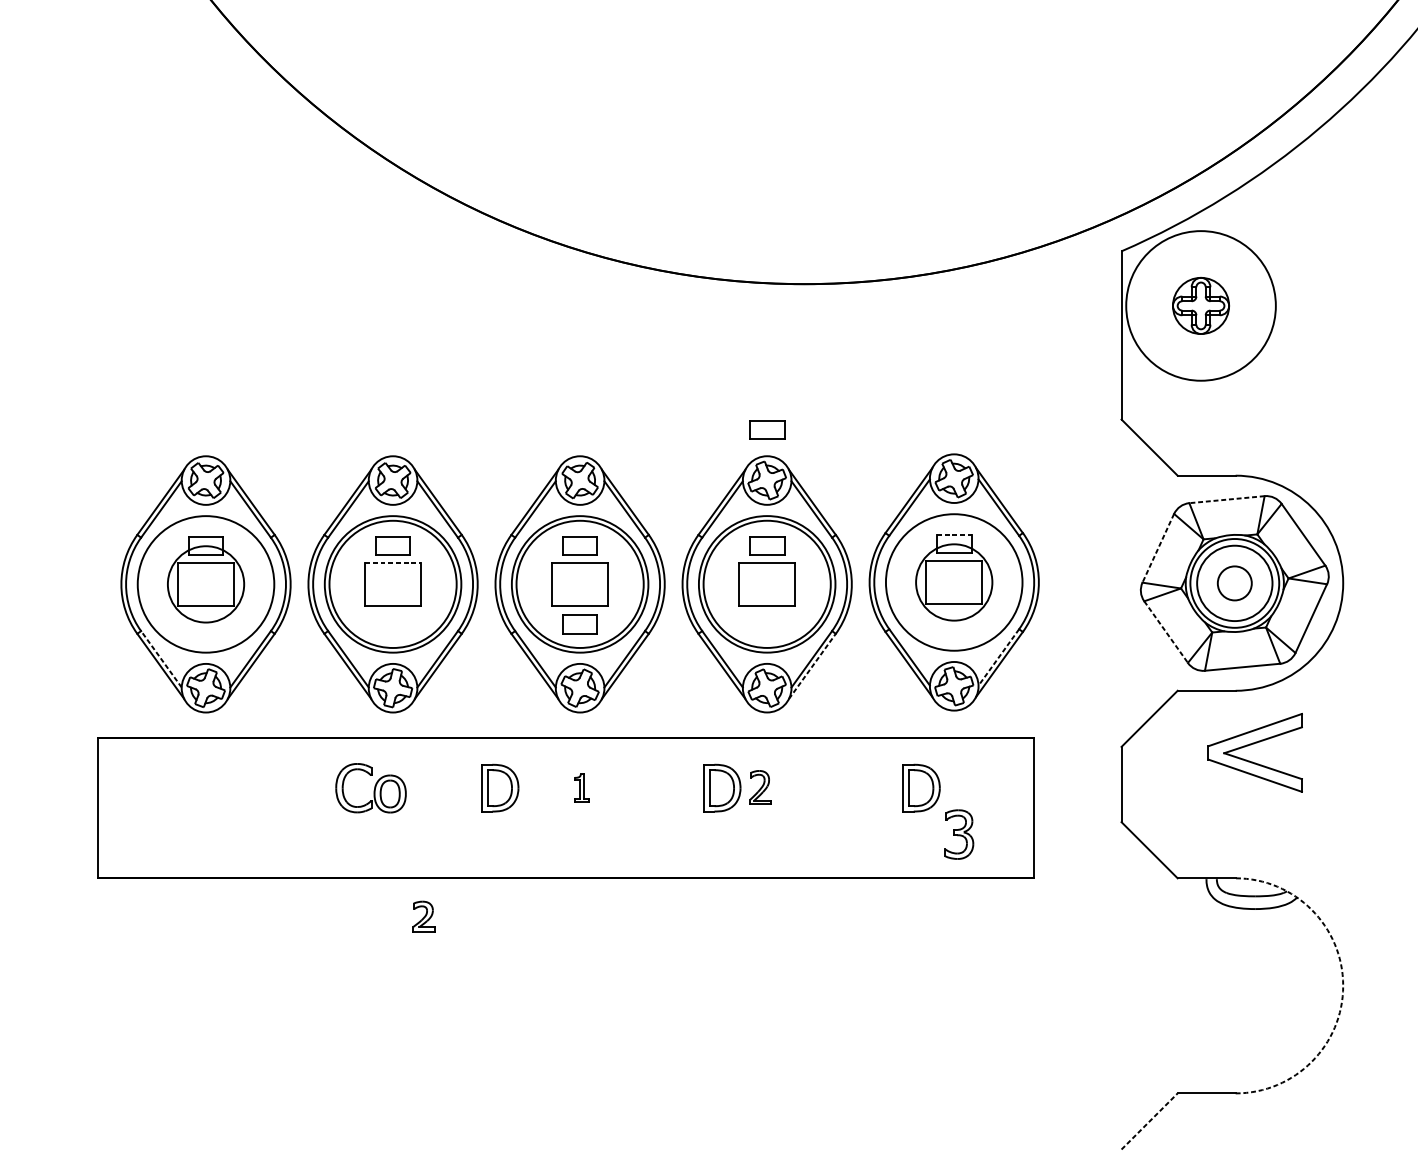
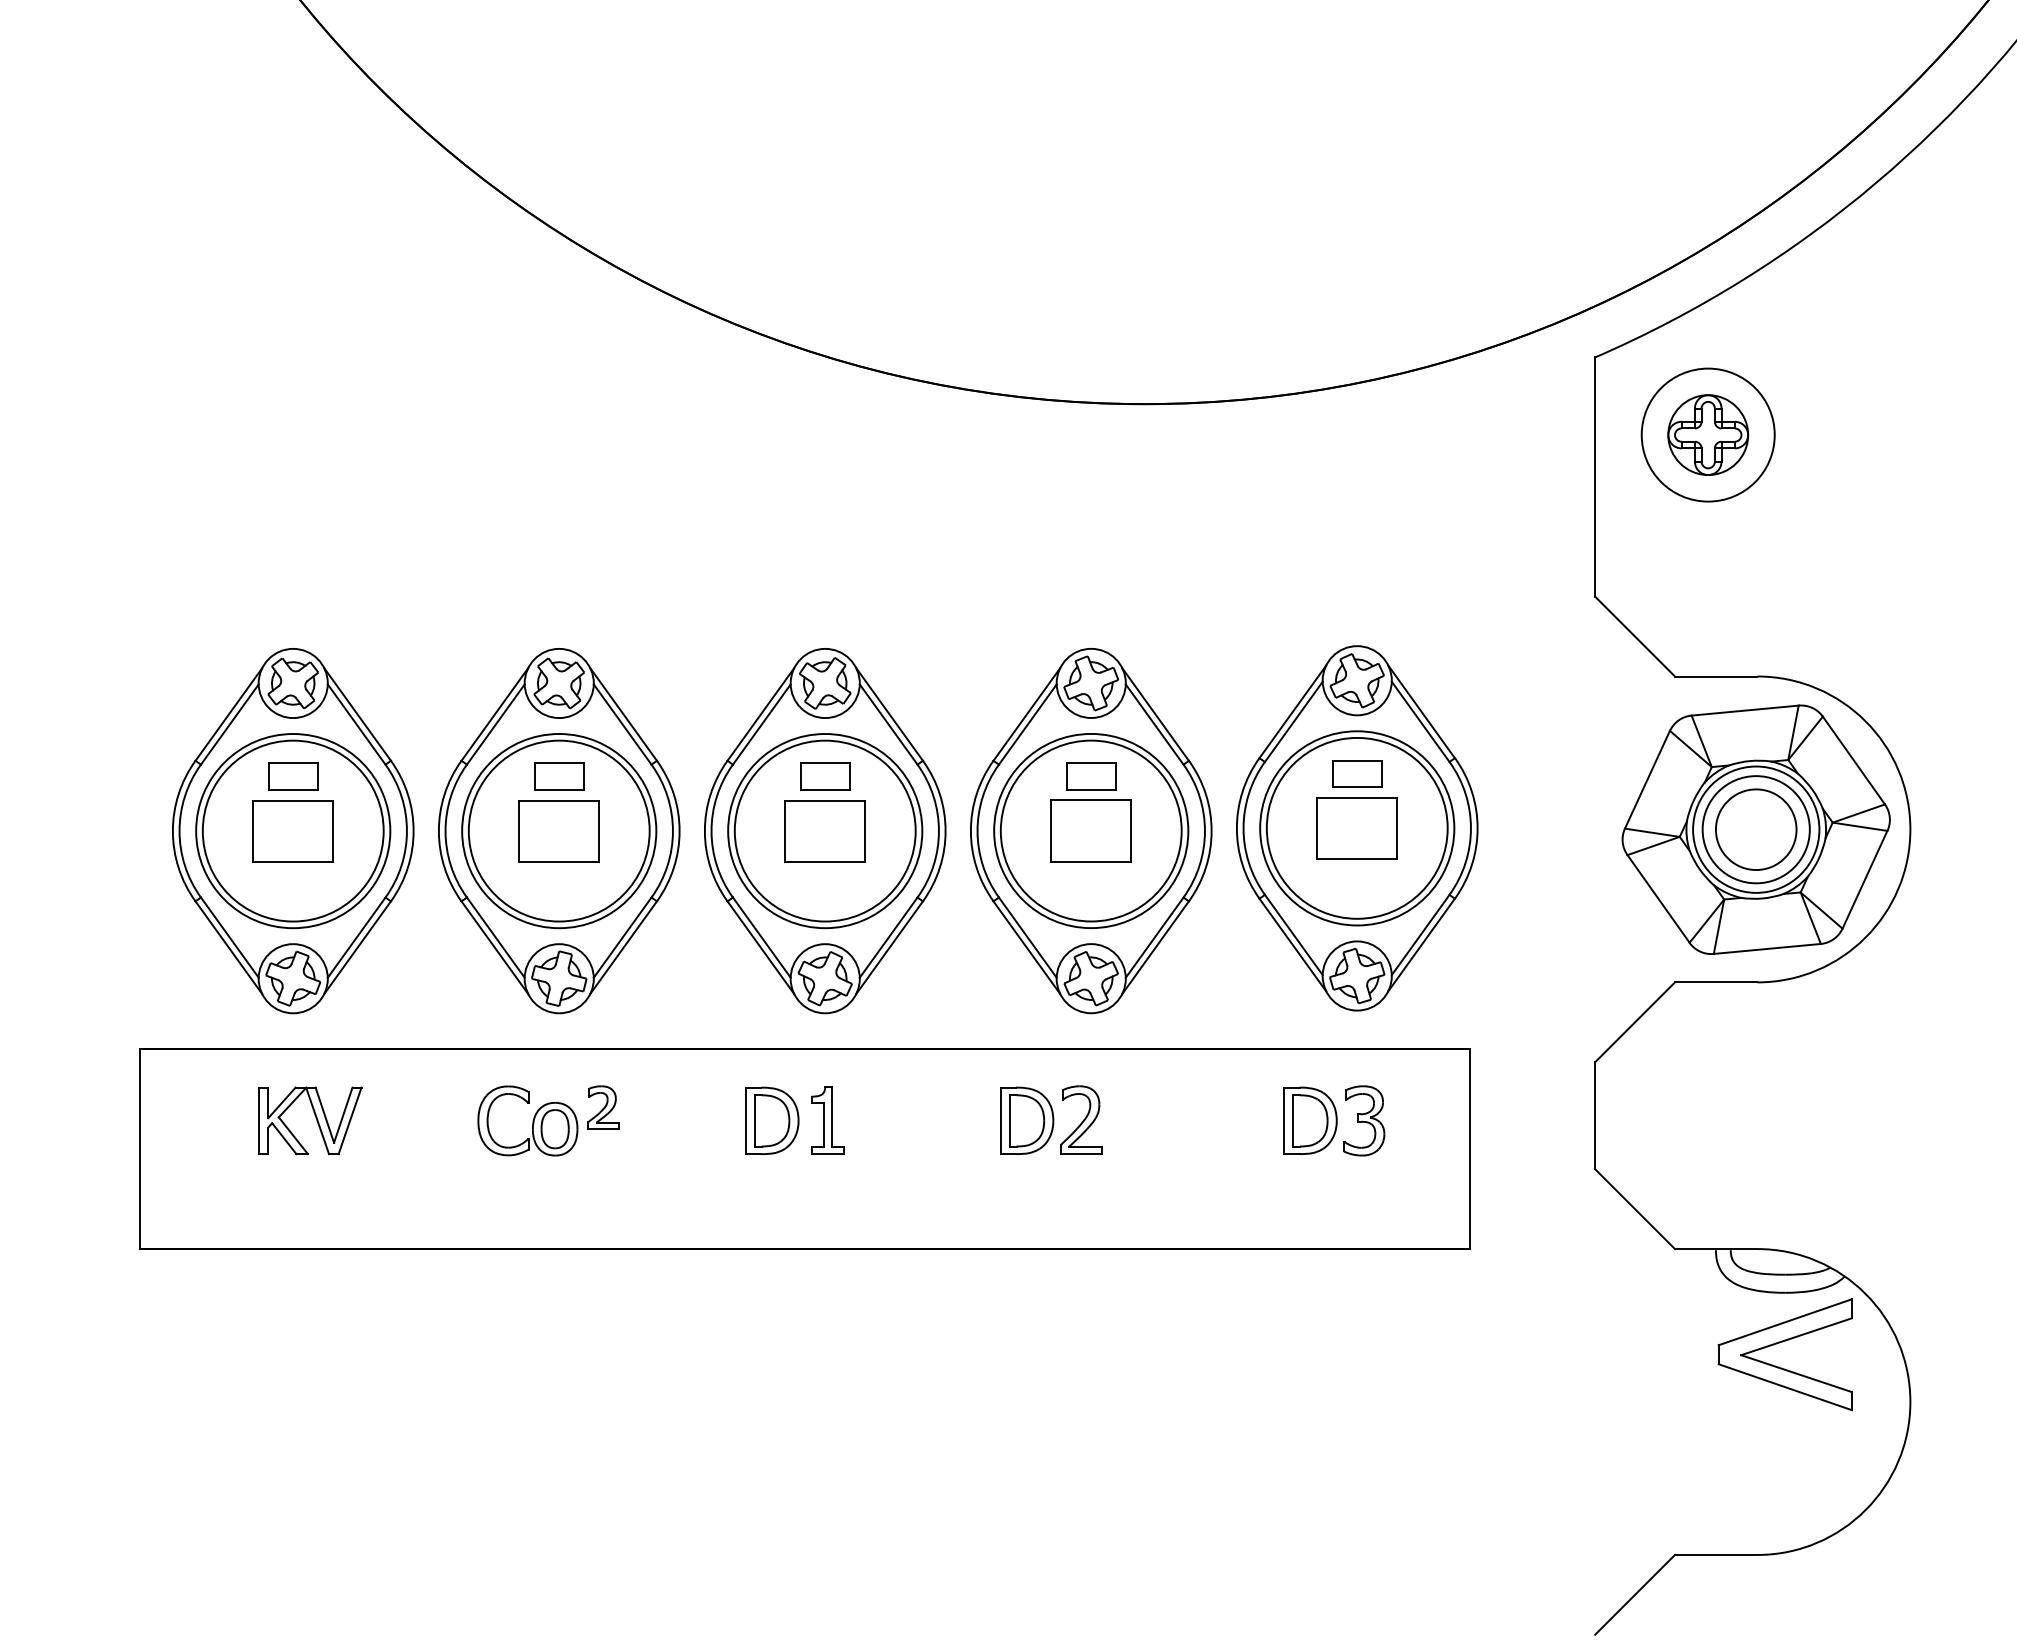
circle: (1200, 305) -> (1707, 434), size x0.62
part: (767, 429) -> (1091, 611), removed
line: (1227, 499) -> (1745, 710), dashed -> solid
line: (954, 534) -> (1357, 760), dashed -> solid
line: (1158, 548) -> (1647, 779), dashed -> solid
line: (393, 562) -> (559, 800), dashed -> solid
circle: (953, 581) -> (1356, 827), size x1.67
circle: (205, 583) -> (292, 830), size x1.67
circle: (1234, 583) -> (1755, 829), size x1.67
part: (580, 624) -> (825, 888), removed
line: (1166, 631) -> (1658, 898), dashed -> solid
line: (998, 657) -> (1420, 935), dashed -> solid
line: (161, 659) -> (229, 937), dashed -> solid
line: (812, 666) -> (1155, 947), dashed -> solid
part: (1251, 745) -> (1780, 1343), moved
part: (218, 787) -> (310, 1120), added
part: (500, 787) -> (772, 1120), moved
part: (581, 787) -> (827, 1120), size x1.67
part: (760, 787) -> (1081, 1119), size x1.43
part: (959, 834) -> (1364, 1120), moved
part: (424, 916) -> (603, 1107), moved
arc: (1343, 986) -> (1910, 1402), dashed -> solid
line: (1149, 1121) -> (1635, 1594), dashed -> solid

